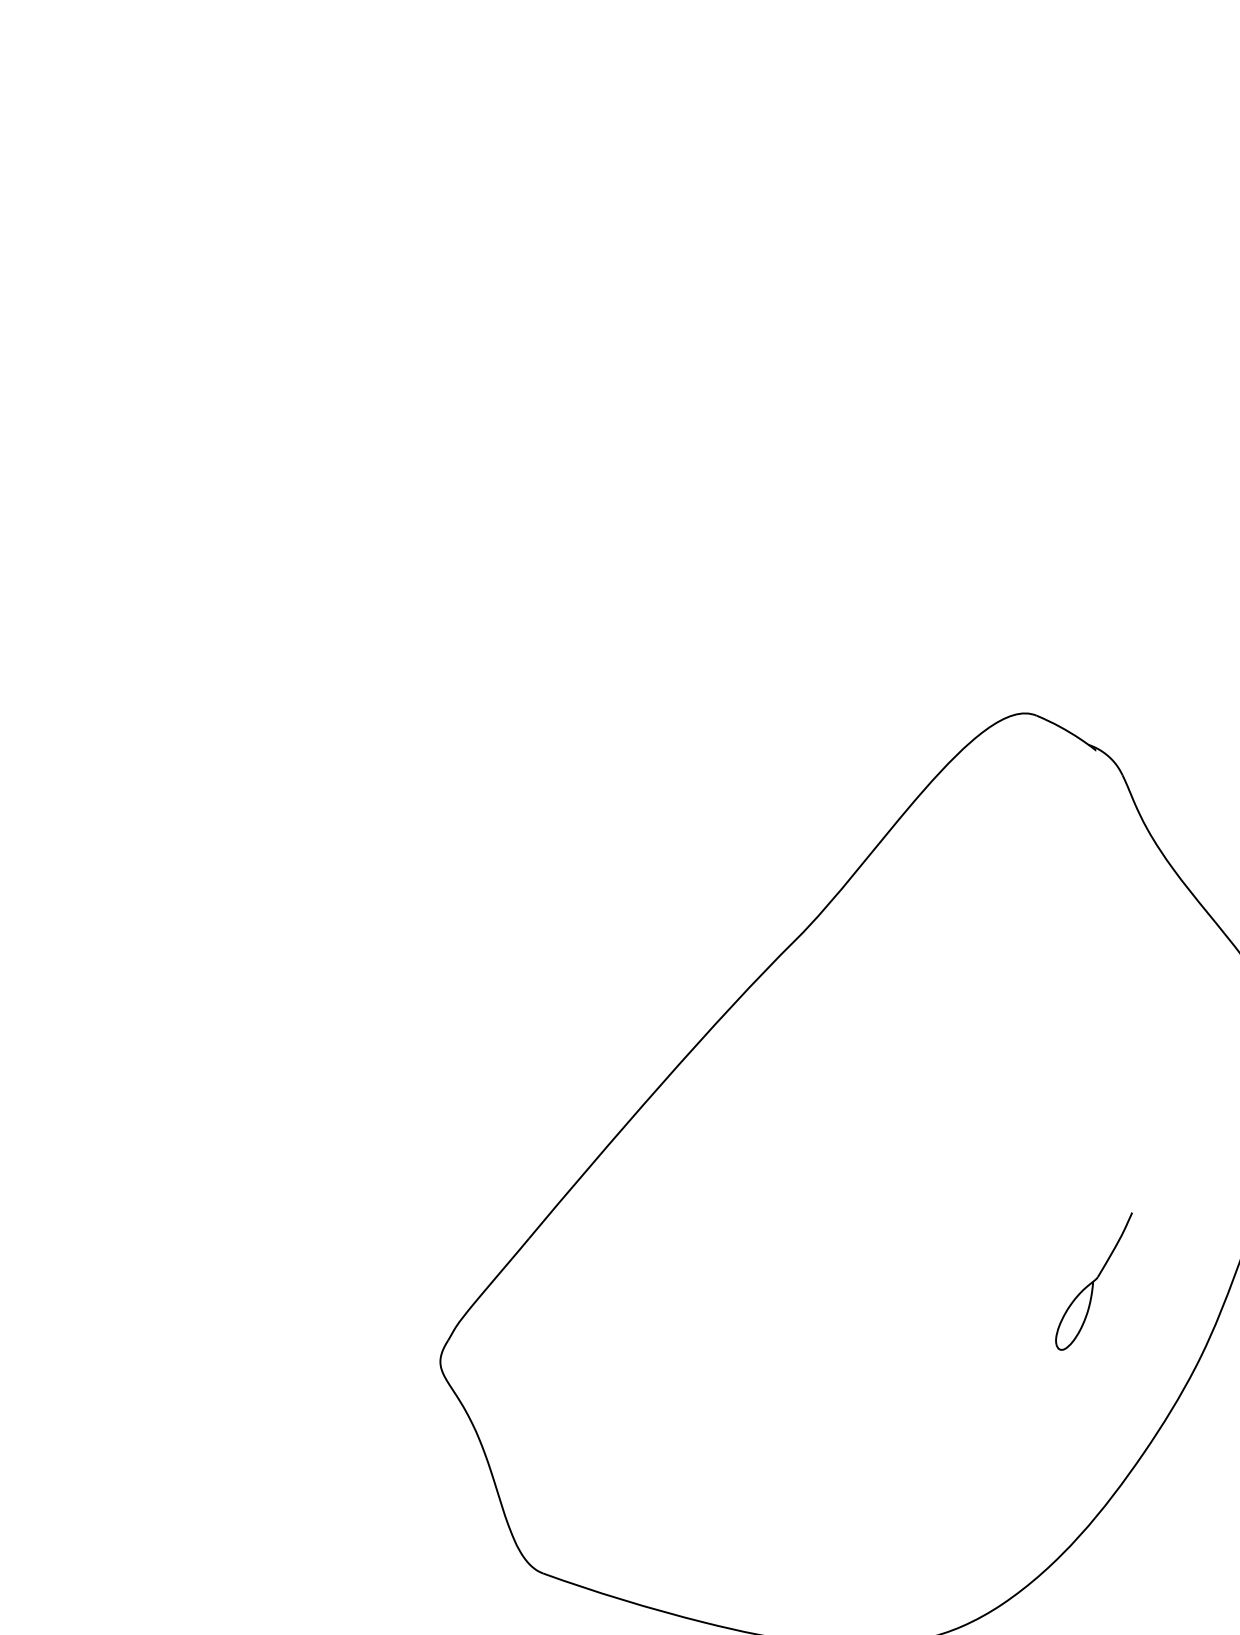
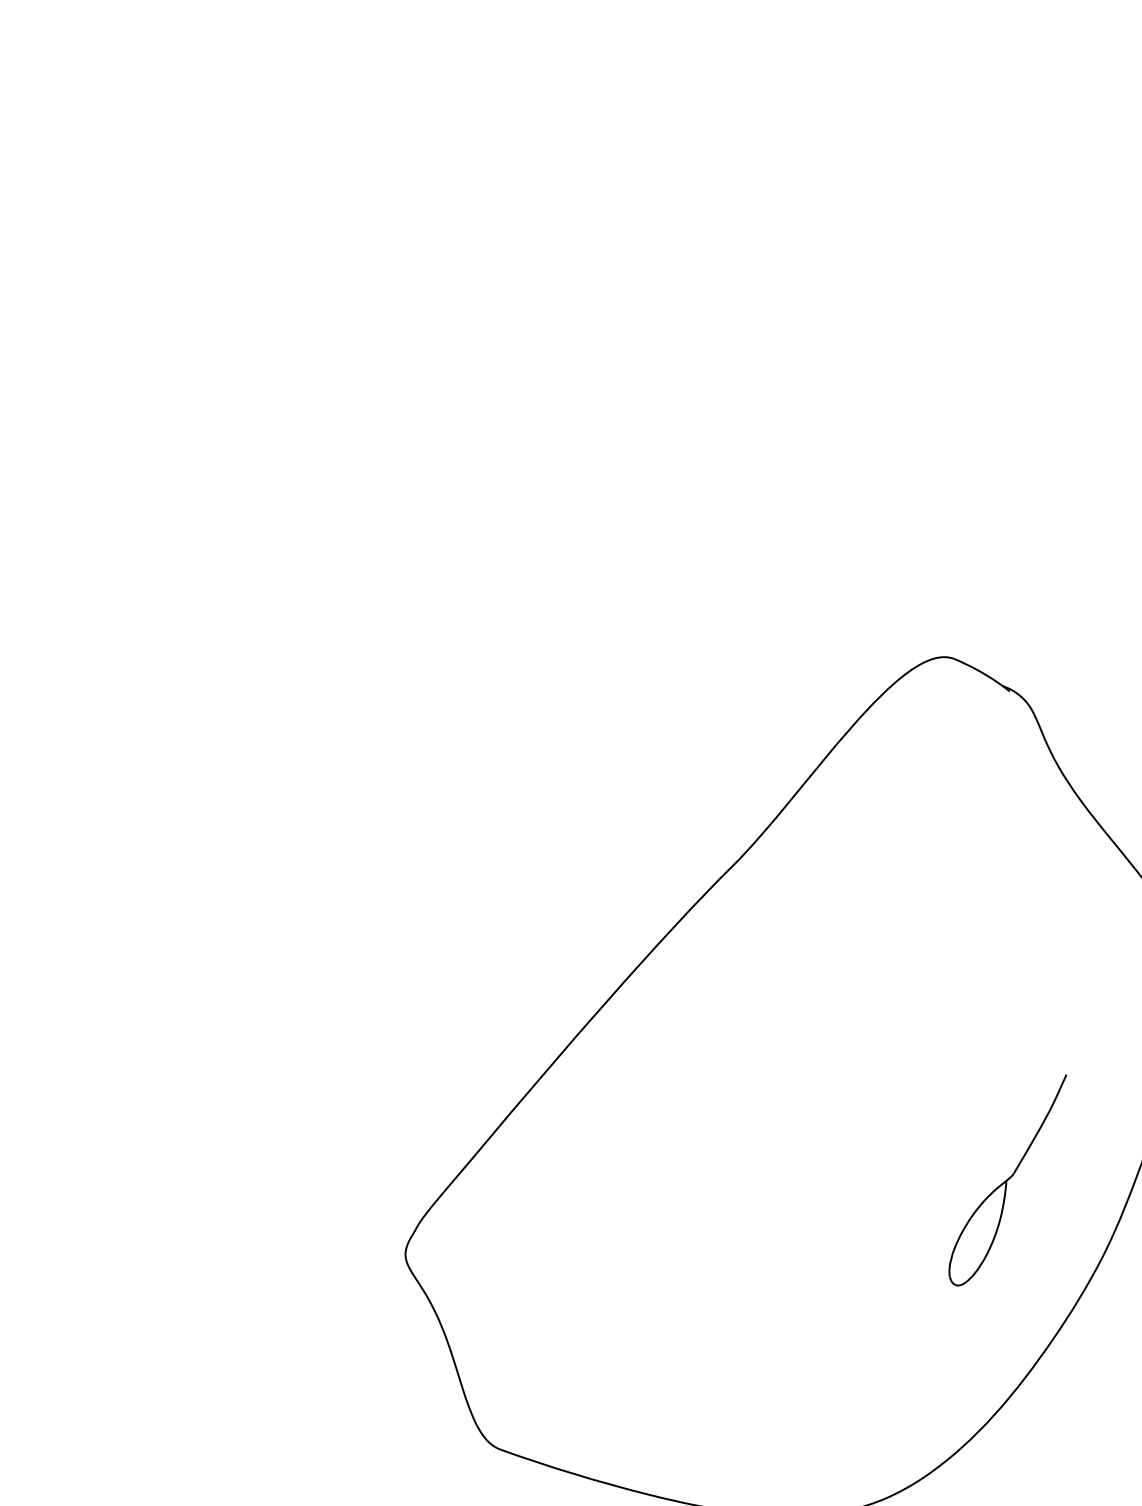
part: (1093, 1281) -> (1007, 1180), size x1.67

